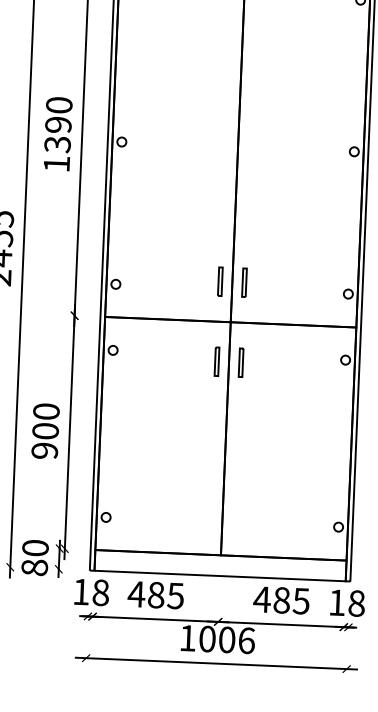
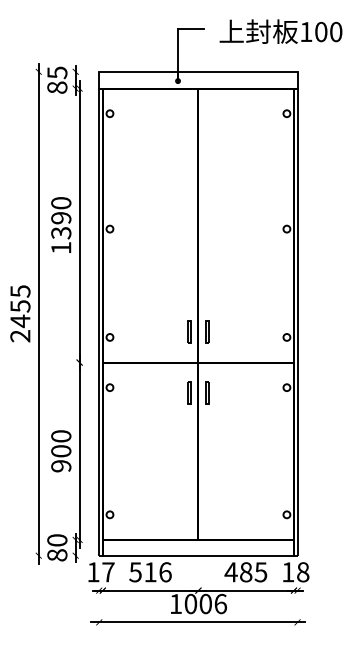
text: (101, 593) -> (108, 572), 18 -> 17
text: (154, 595) -> (149, 572), 485 -> 516

